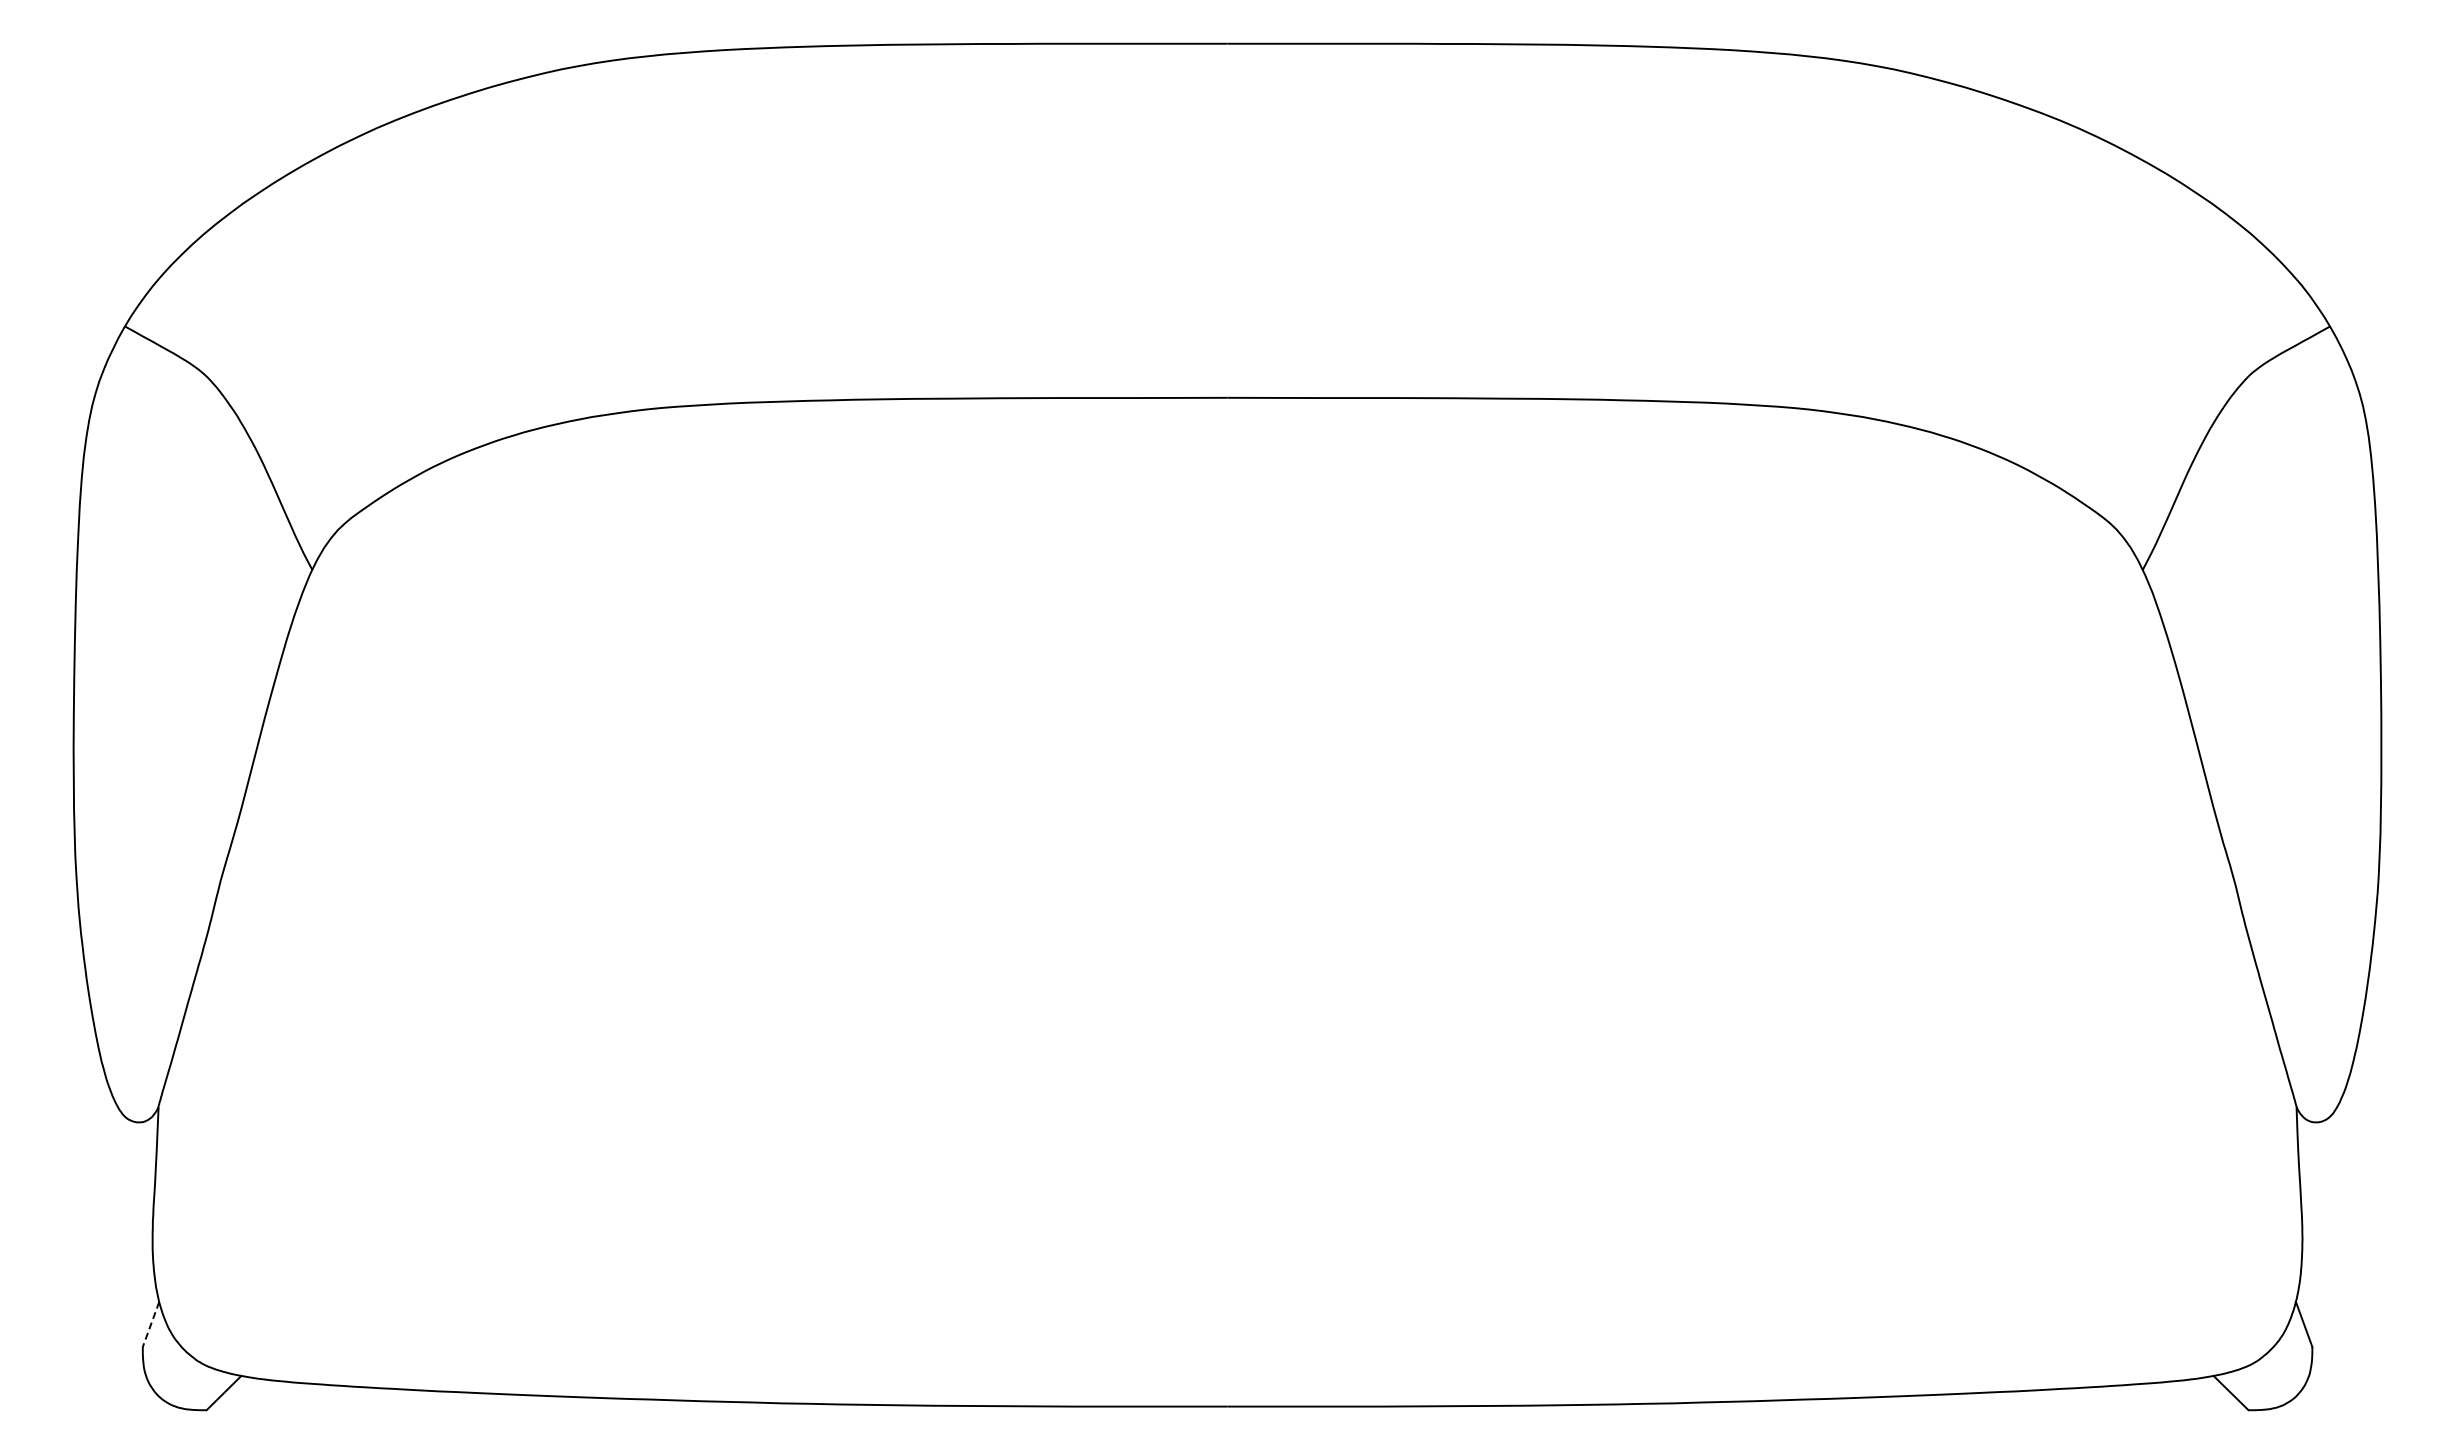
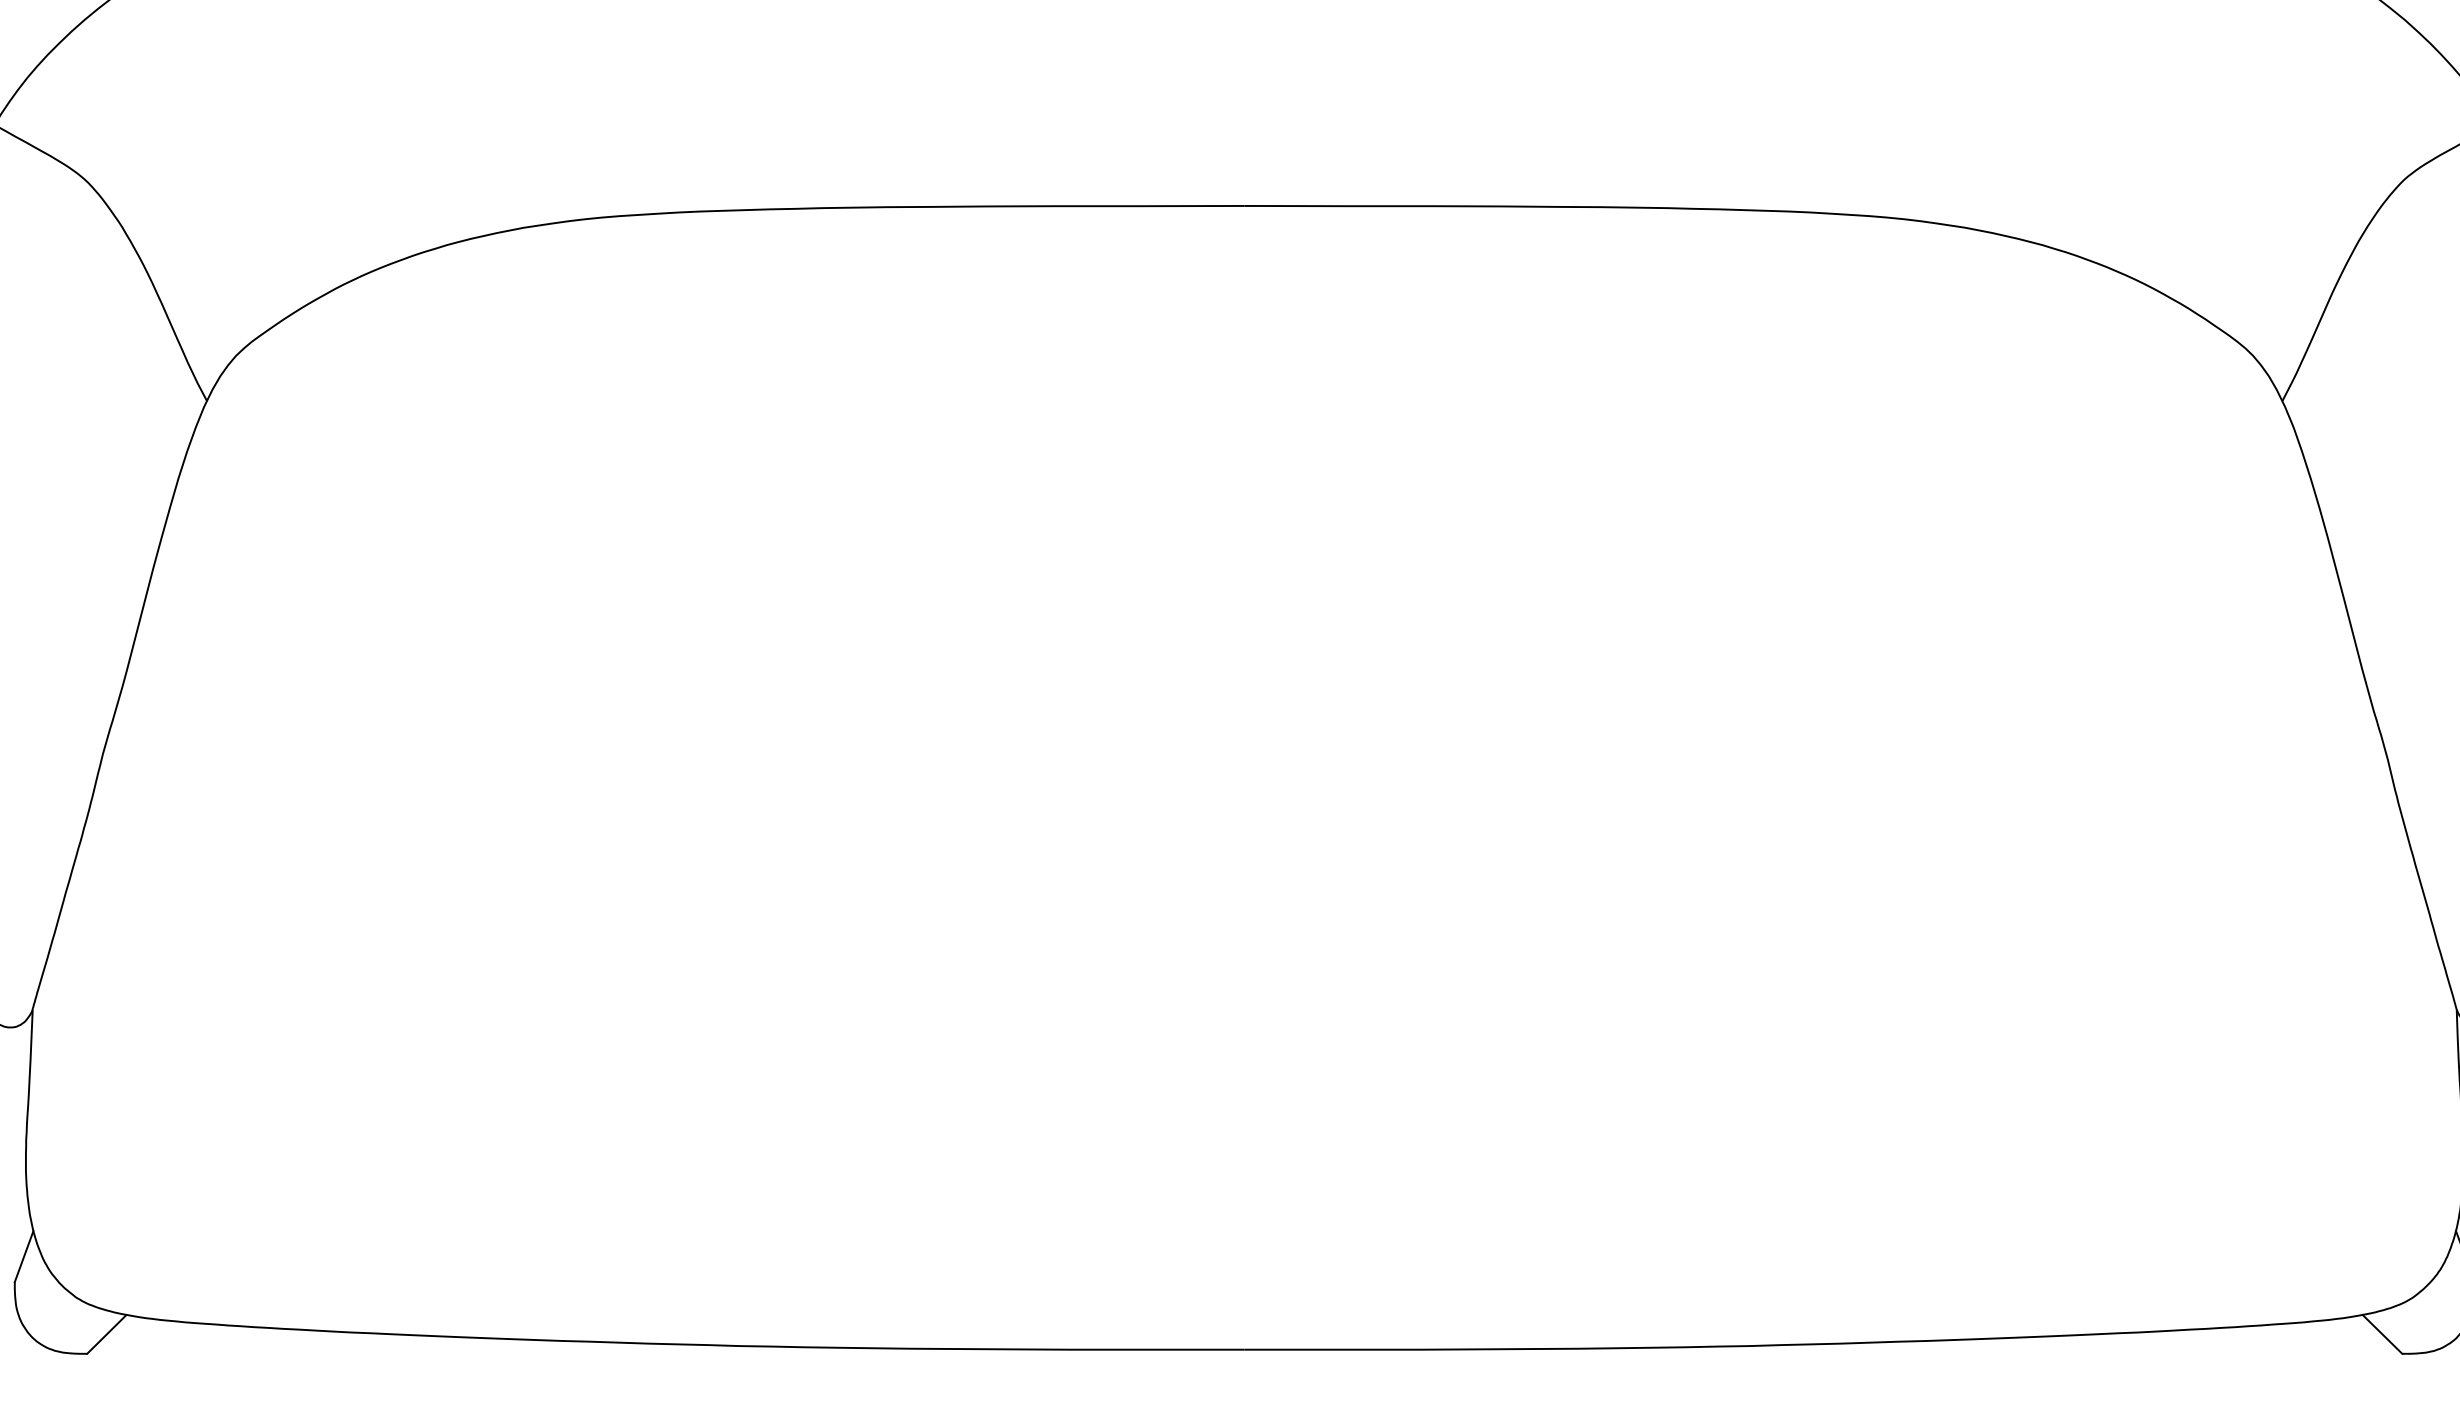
line: (151, 1324) -> (24, 1256), dashed -> solid

